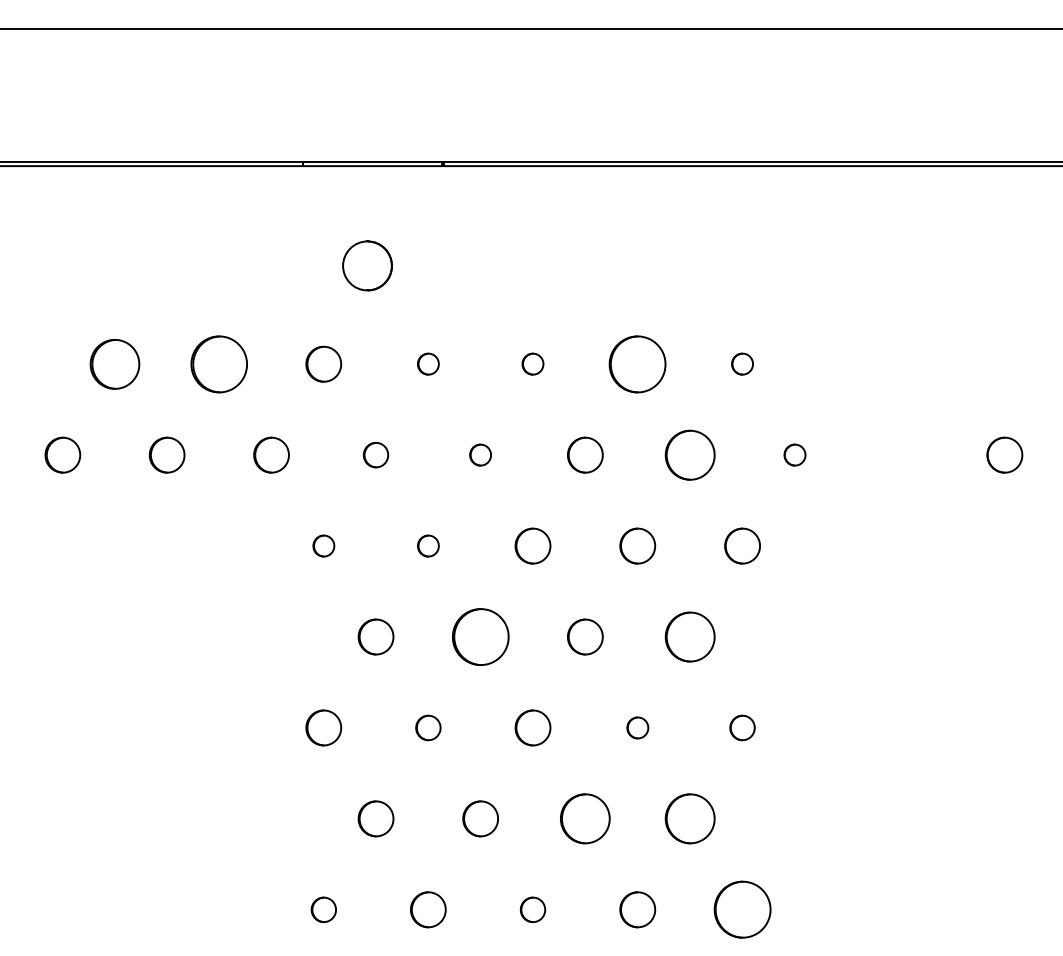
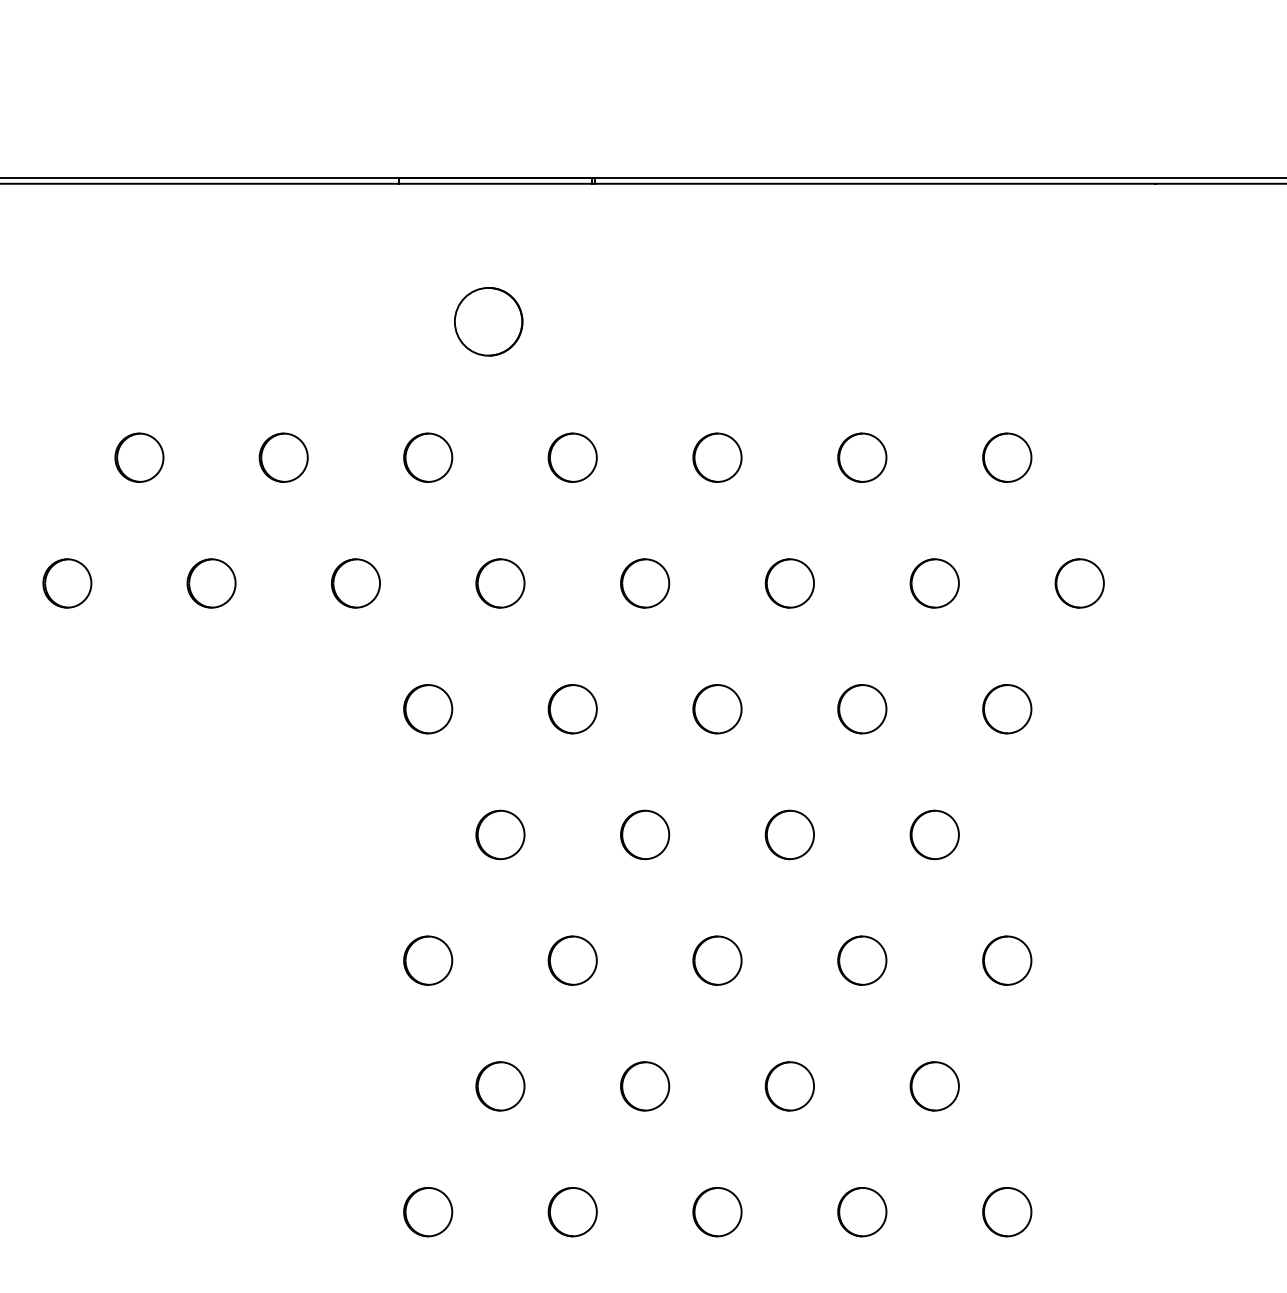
part: (114, 363) -> (138, 456), size x0.71
part: (219, 363) -> (283, 456), size x0.62
part: (428, 363) -> (572, 456), size x1.67
part: (532, 363) -> (716, 456), size x1.67
part: (637, 363) -> (861, 456), size x0.62
part: (742, 363) -> (1007, 456), size x1.67
part: (375, 454) -> (499, 582), size x1.43
part: (480, 454) -> (644, 582), size x1.67
part: (689, 454) -> (933, 582), size x0.71
part: (794, 454) -> (1079, 582), size x1.67
part: (323, 545) -> (427, 708), size x1.67
part: (428, 545) -> (572, 708), size x1.67
part: (480, 636) -> (644, 834), size x0.62
part: (689, 636) -> (933, 834), size x0.71
part: (428, 727) -> (572, 960), size x1.43
part: (637, 727) -> (861, 960), size x1.67
part: (742, 727) -> (1007, 960), size x1.43
part: (585, 818) -> (790, 1085), size x0.71
part: (689, 818) -> (933, 1085), size x0.71
part: (323, 909) -> (427, 1211), size x1.43
part: (532, 909) -> (716, 1211), size x1.43
part: (742, 909) -> (1007, 1211), size x0.62

